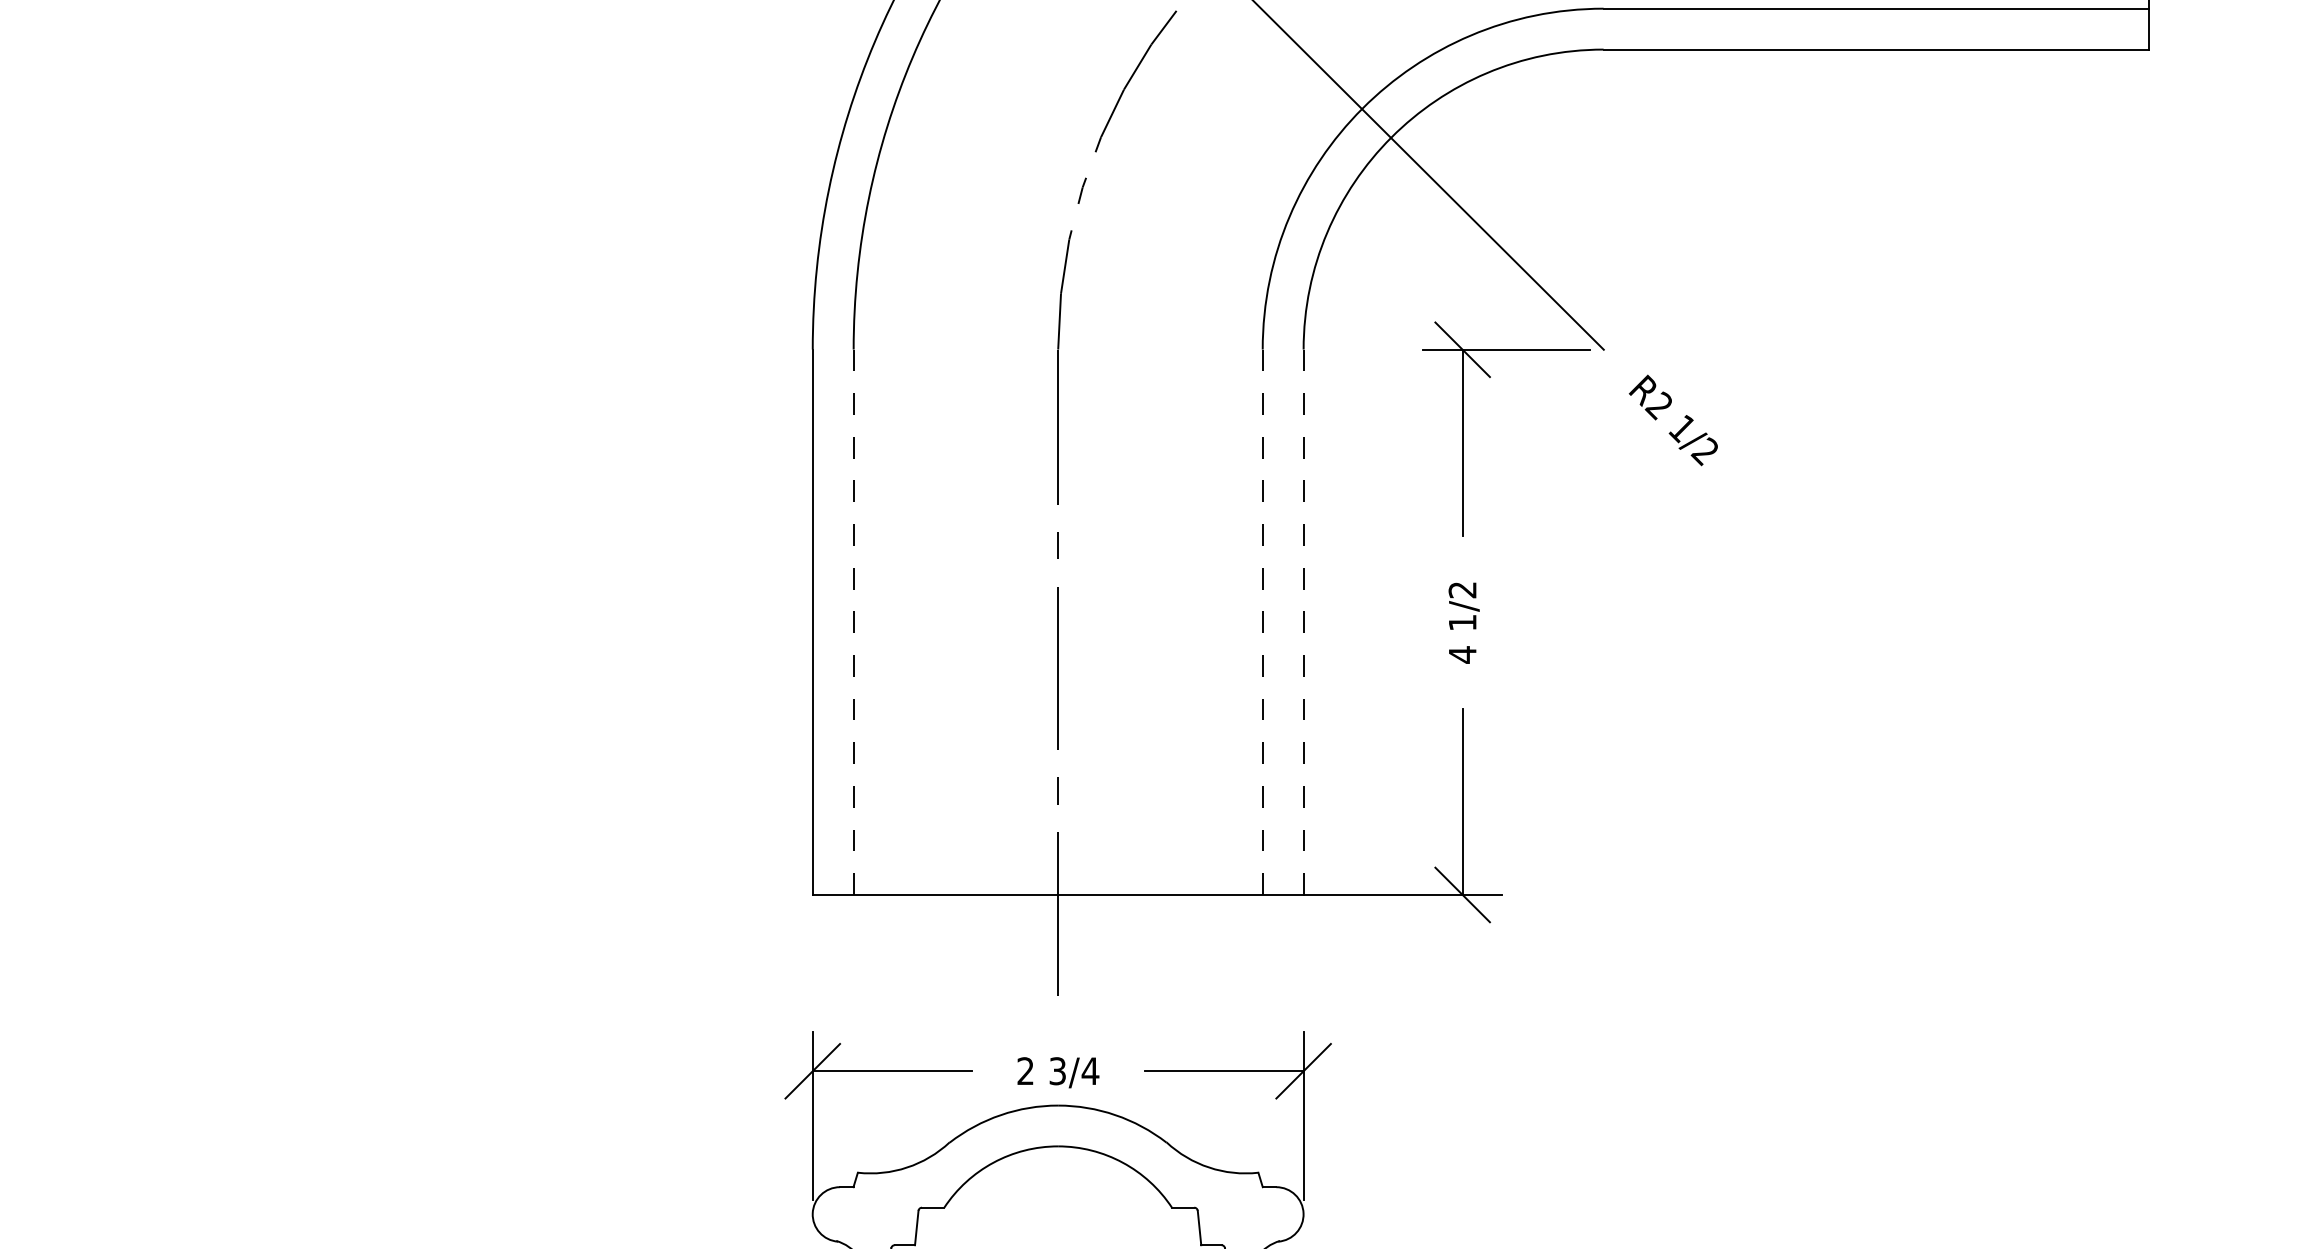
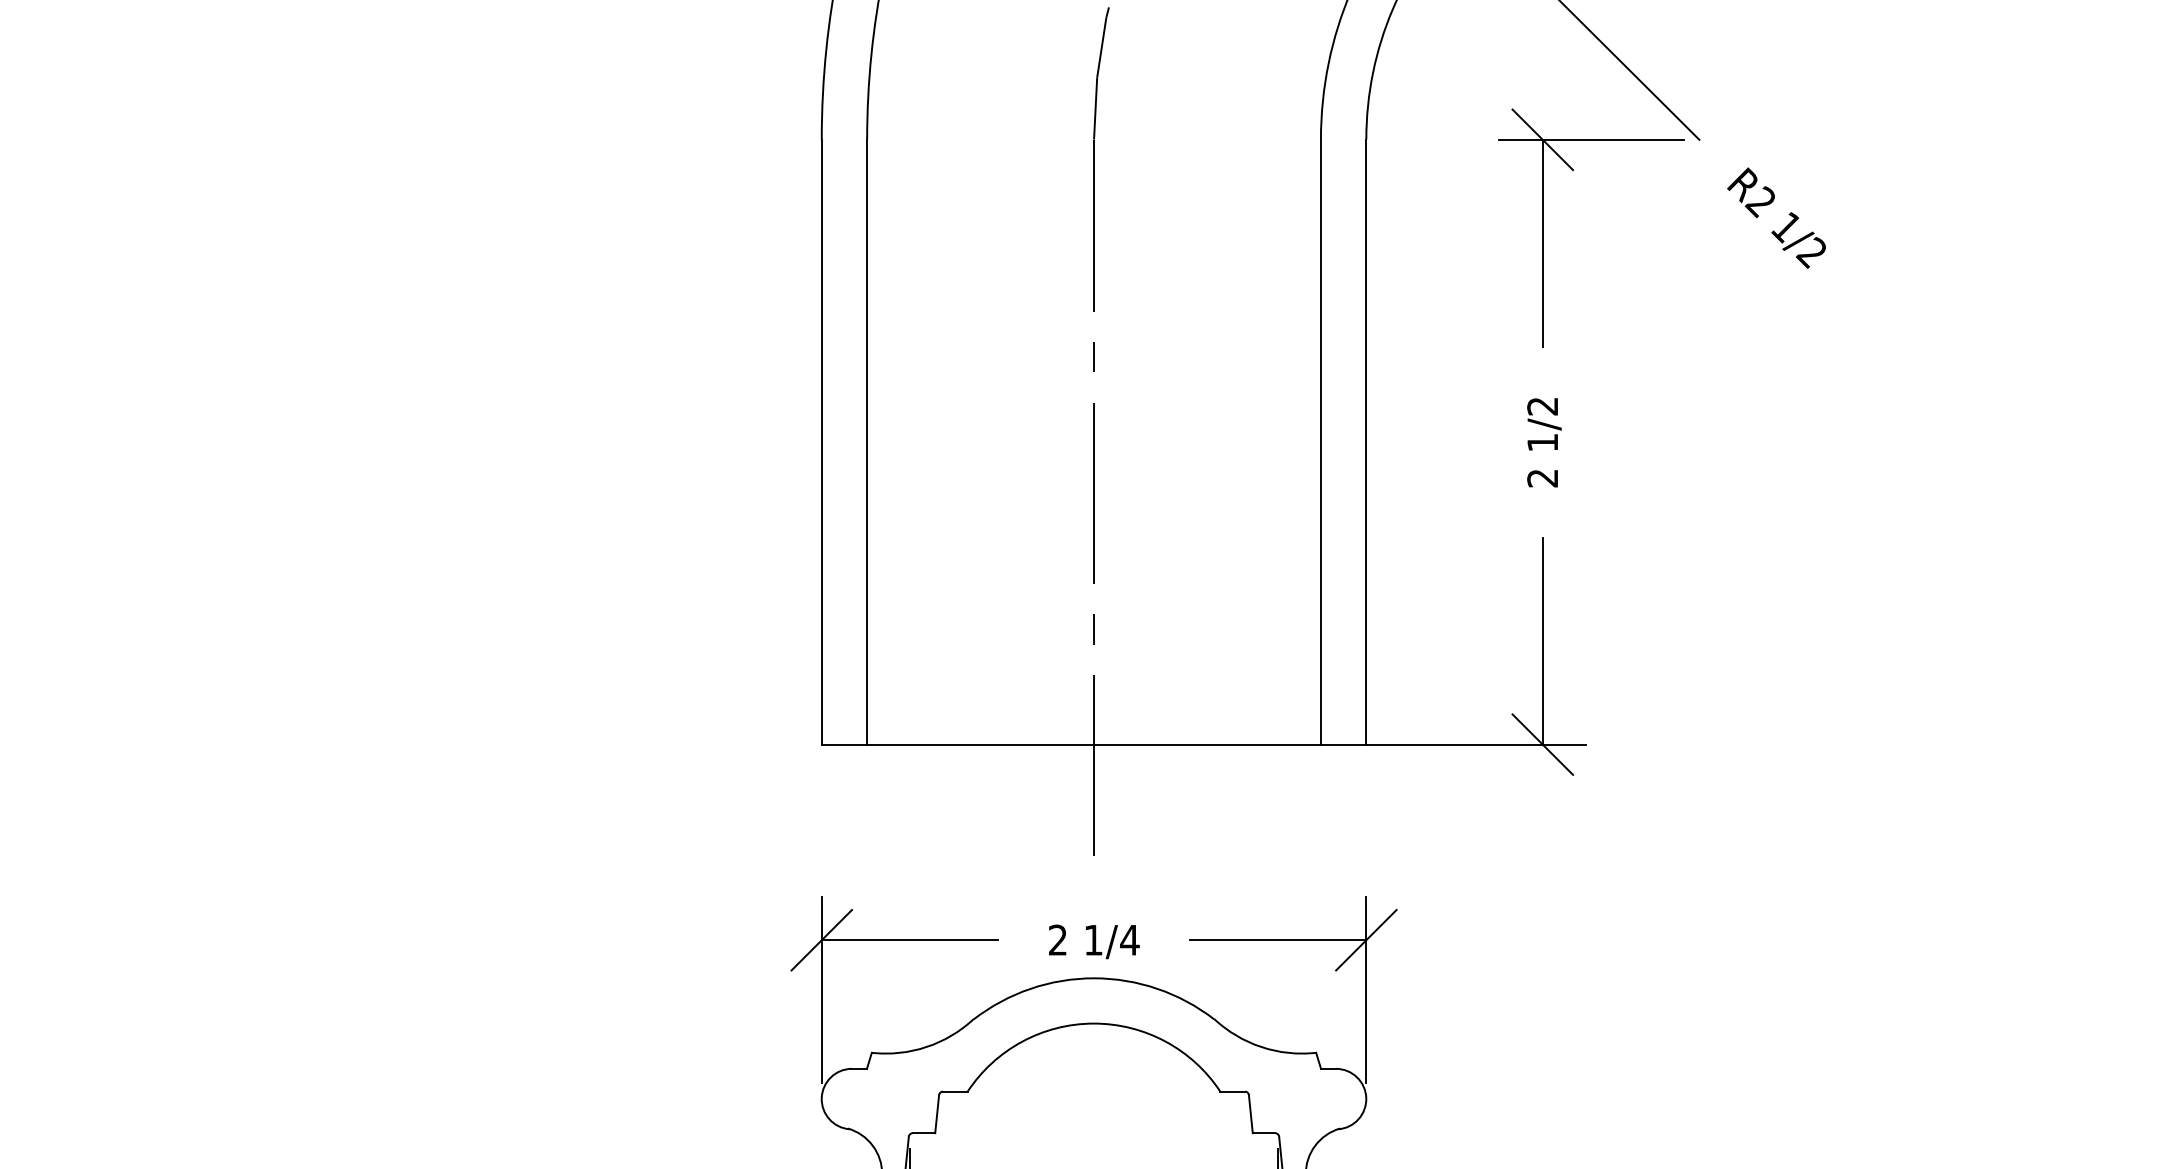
line: (853, 622) -> (866, 442), dashed -> solid
line: (1262, 622) -> (1320, 442), dashed -> solid
line: (1303, 622) -> (1366, 442), dashed -> solid
text: (1462, 654) -> (1542, 477), 4 -> 2
text: (1057, 1071) -> (1093, 940), 3/4 -> 1/4

